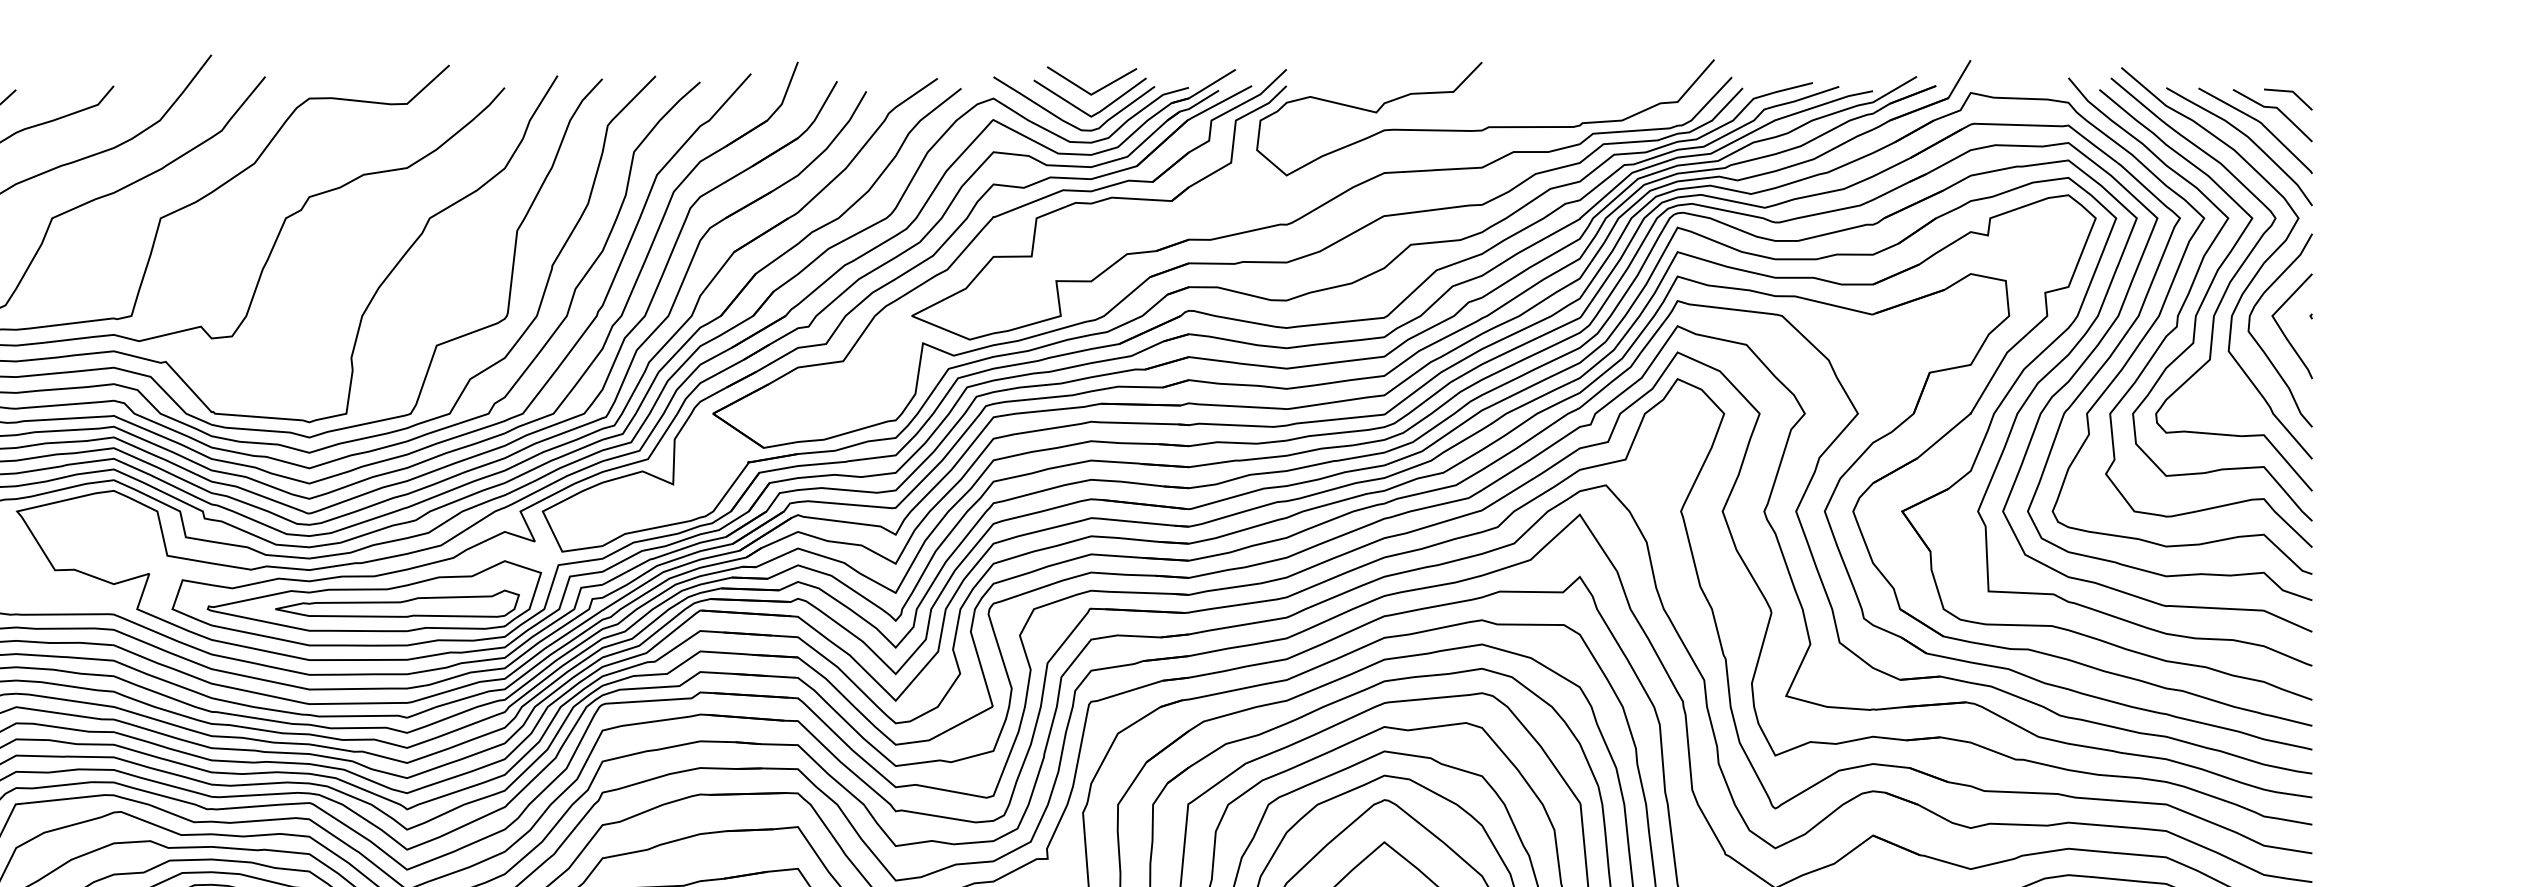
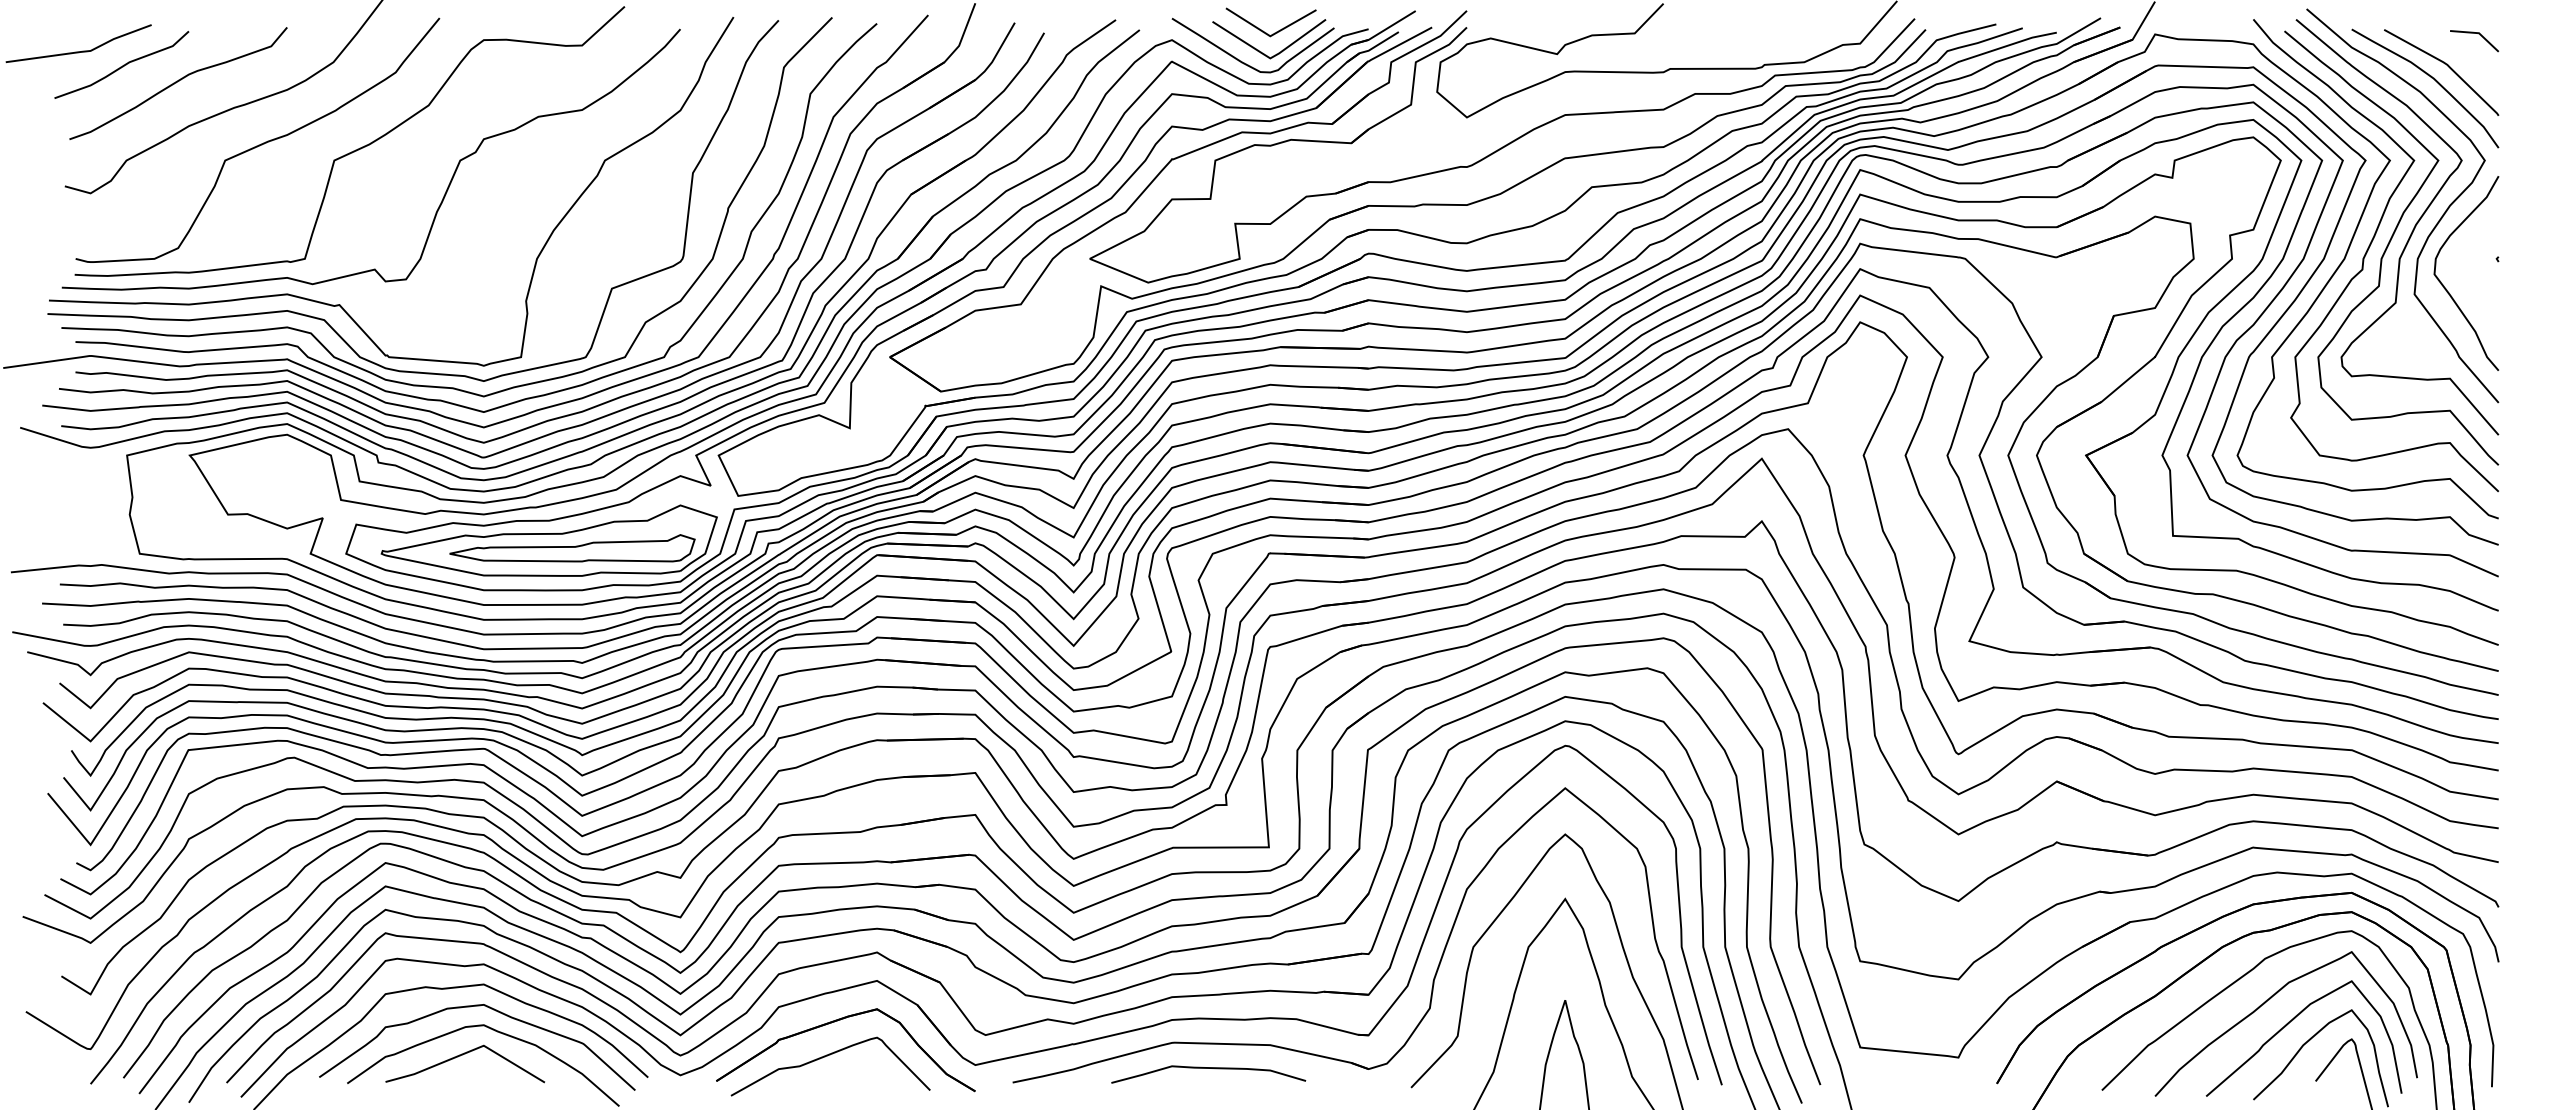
line: (2274, 108) -> (2460, 50), removed
line: (2284, 332) -> (2470, 275), removed

